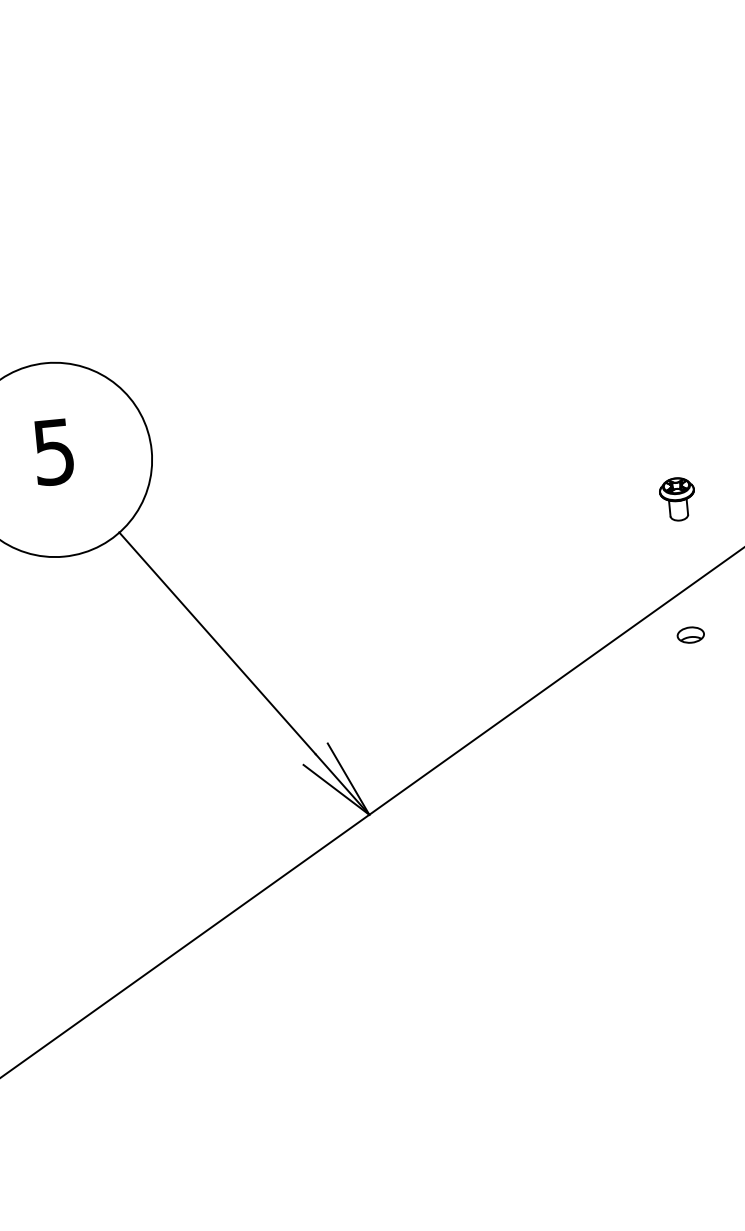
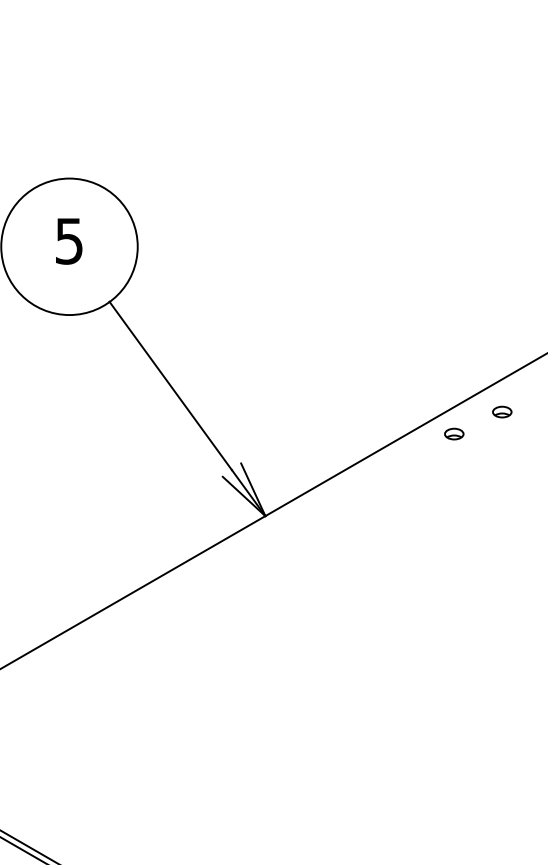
part: (678, 499) -> (502, 316), removed
part: (626, 671) -> (454, 433), added

